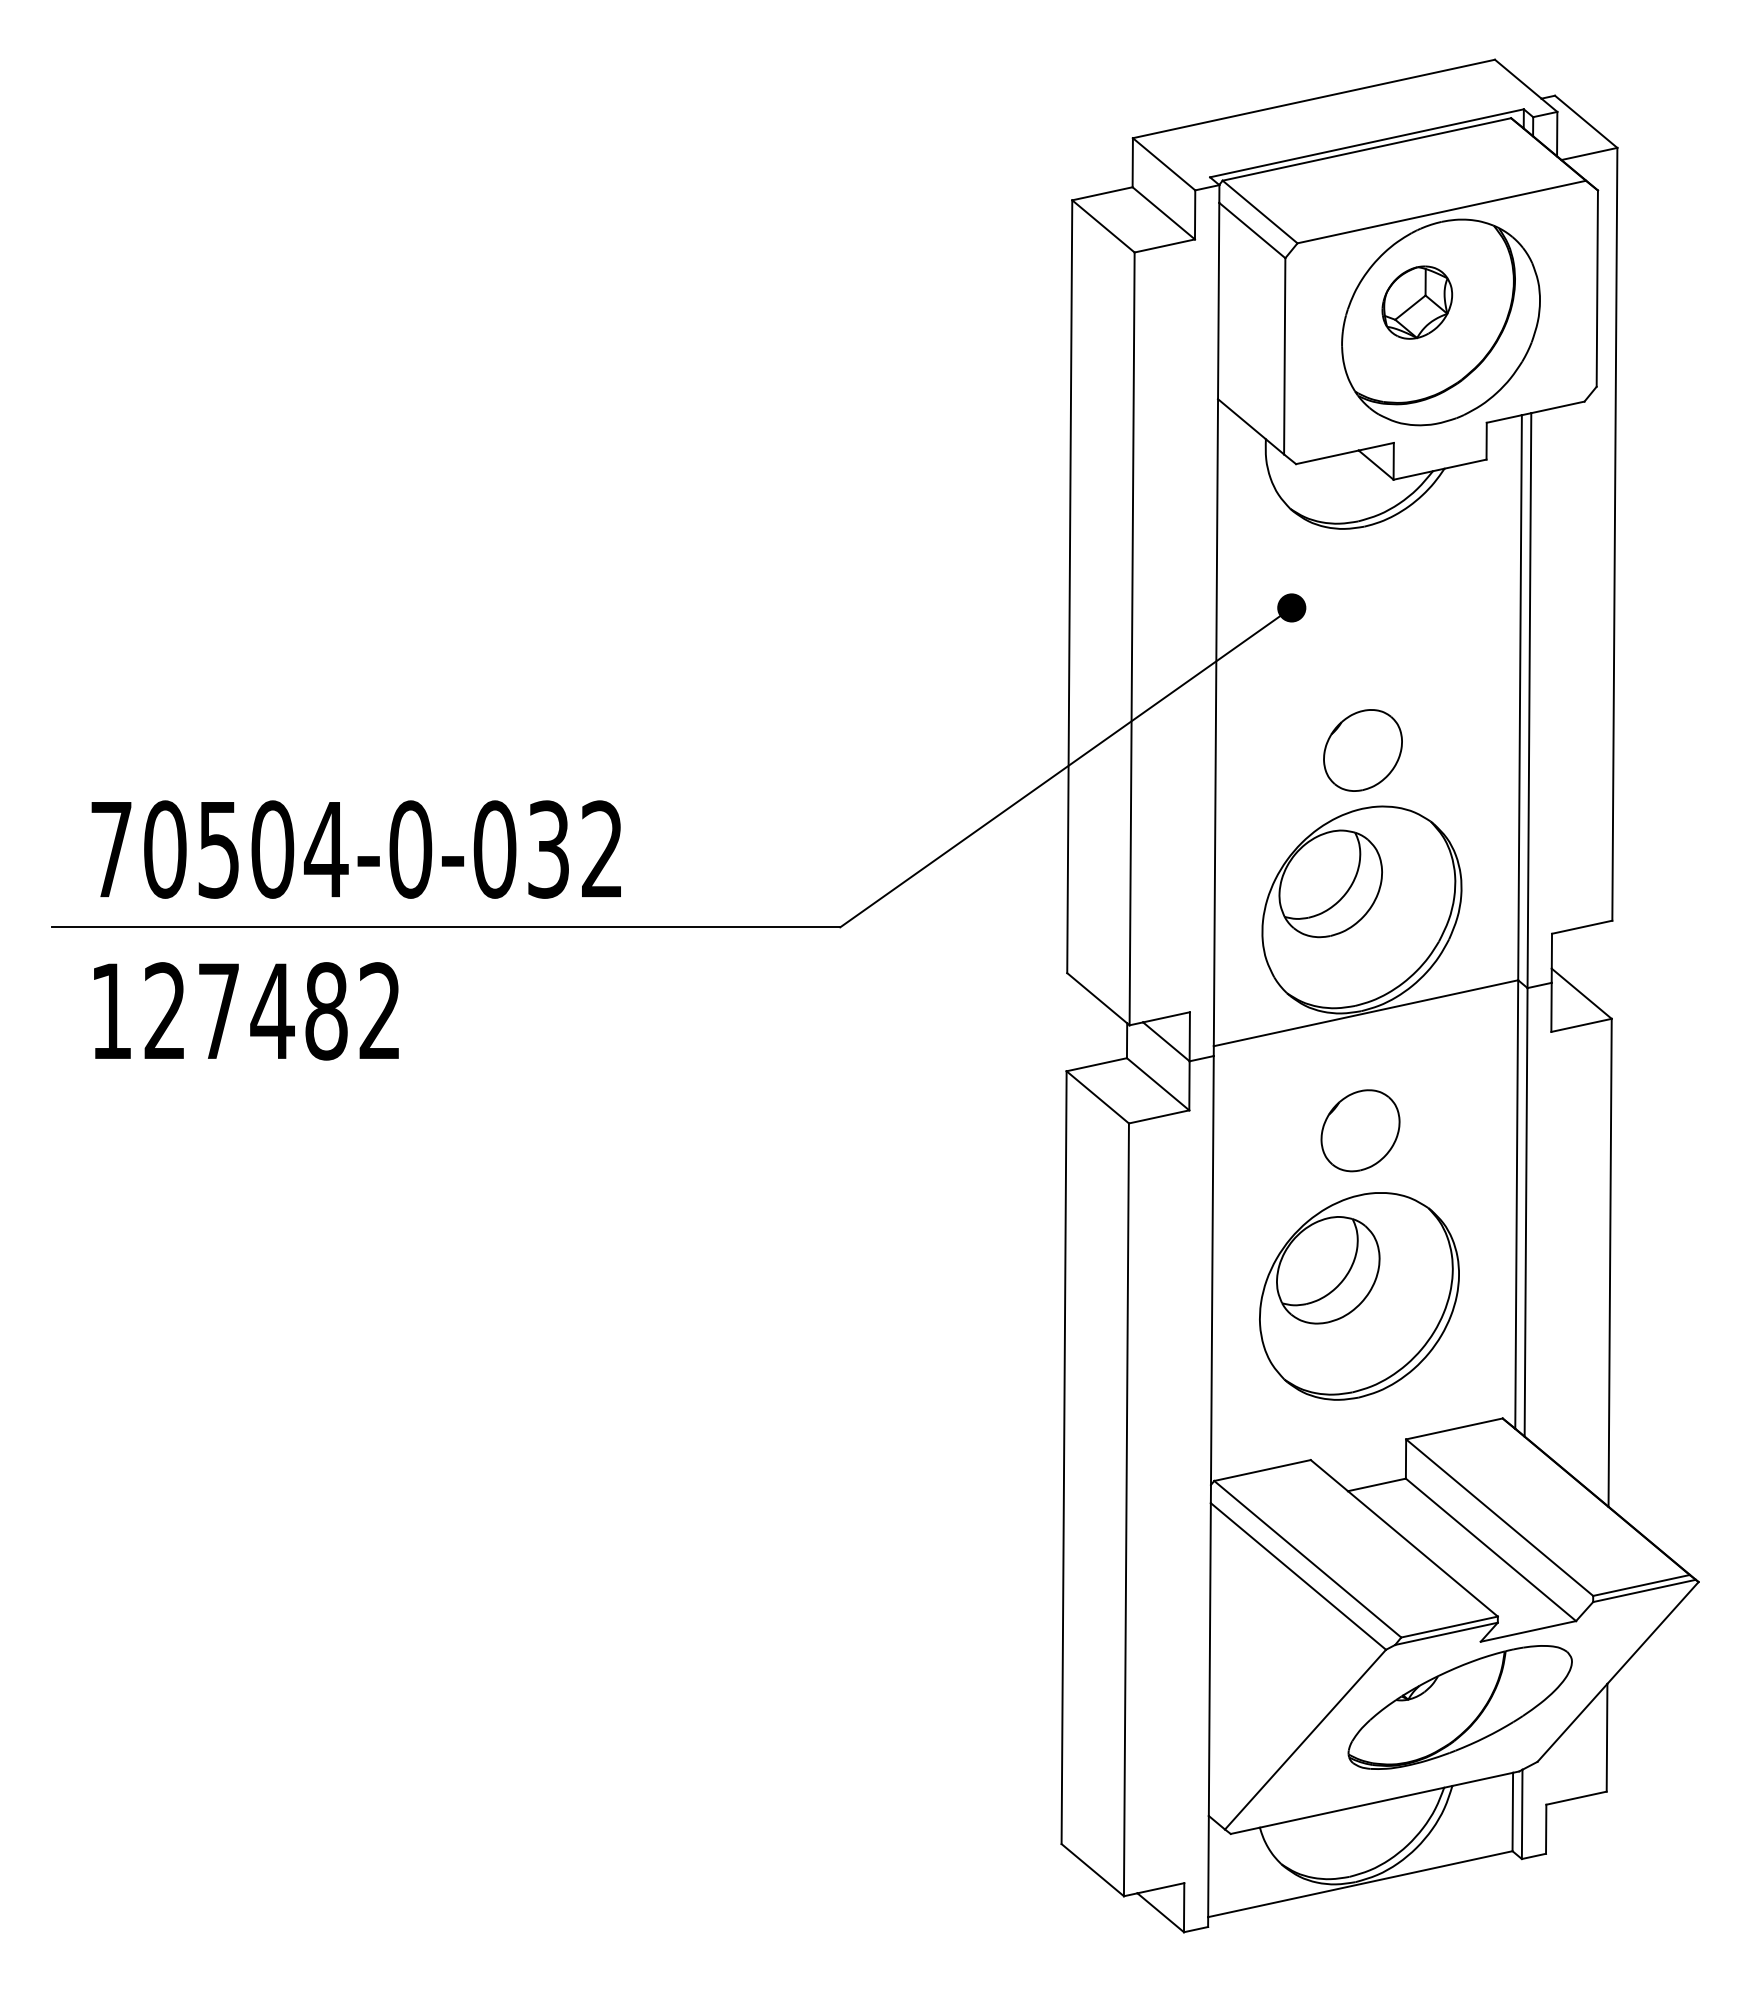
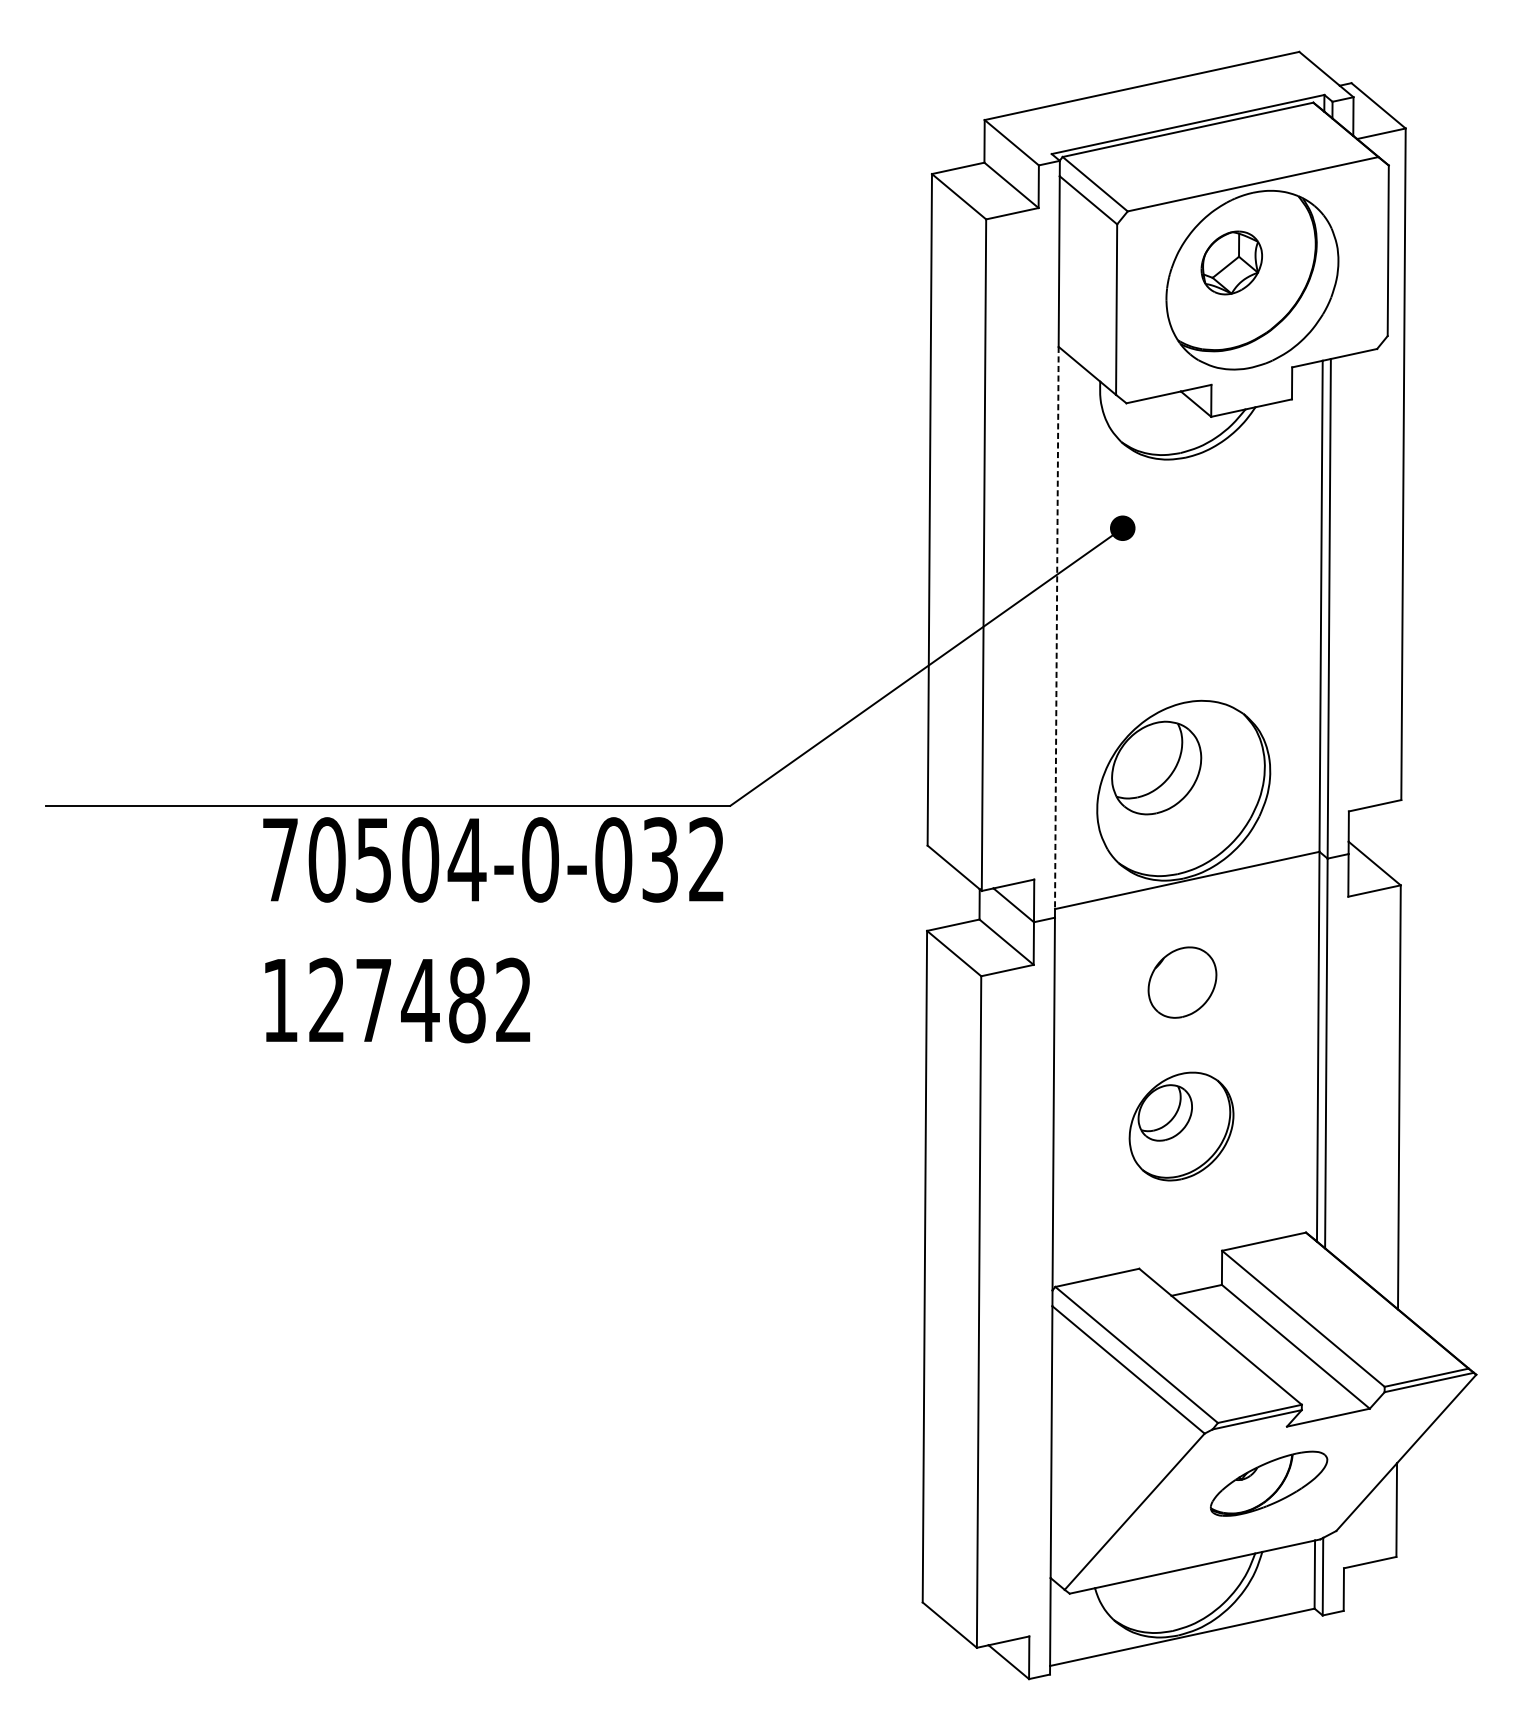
line: (1215, 722) -> (1056, 627), solid -> dashed
part: (1362, 750) -> (1184, 652), removed
text: (355, 930) -> (492, 930), moved
part: (1359, 1296) -> (1181, 1126), size x0.6
part: (1459, 1707) -> (1268, 1483), size x0.6

